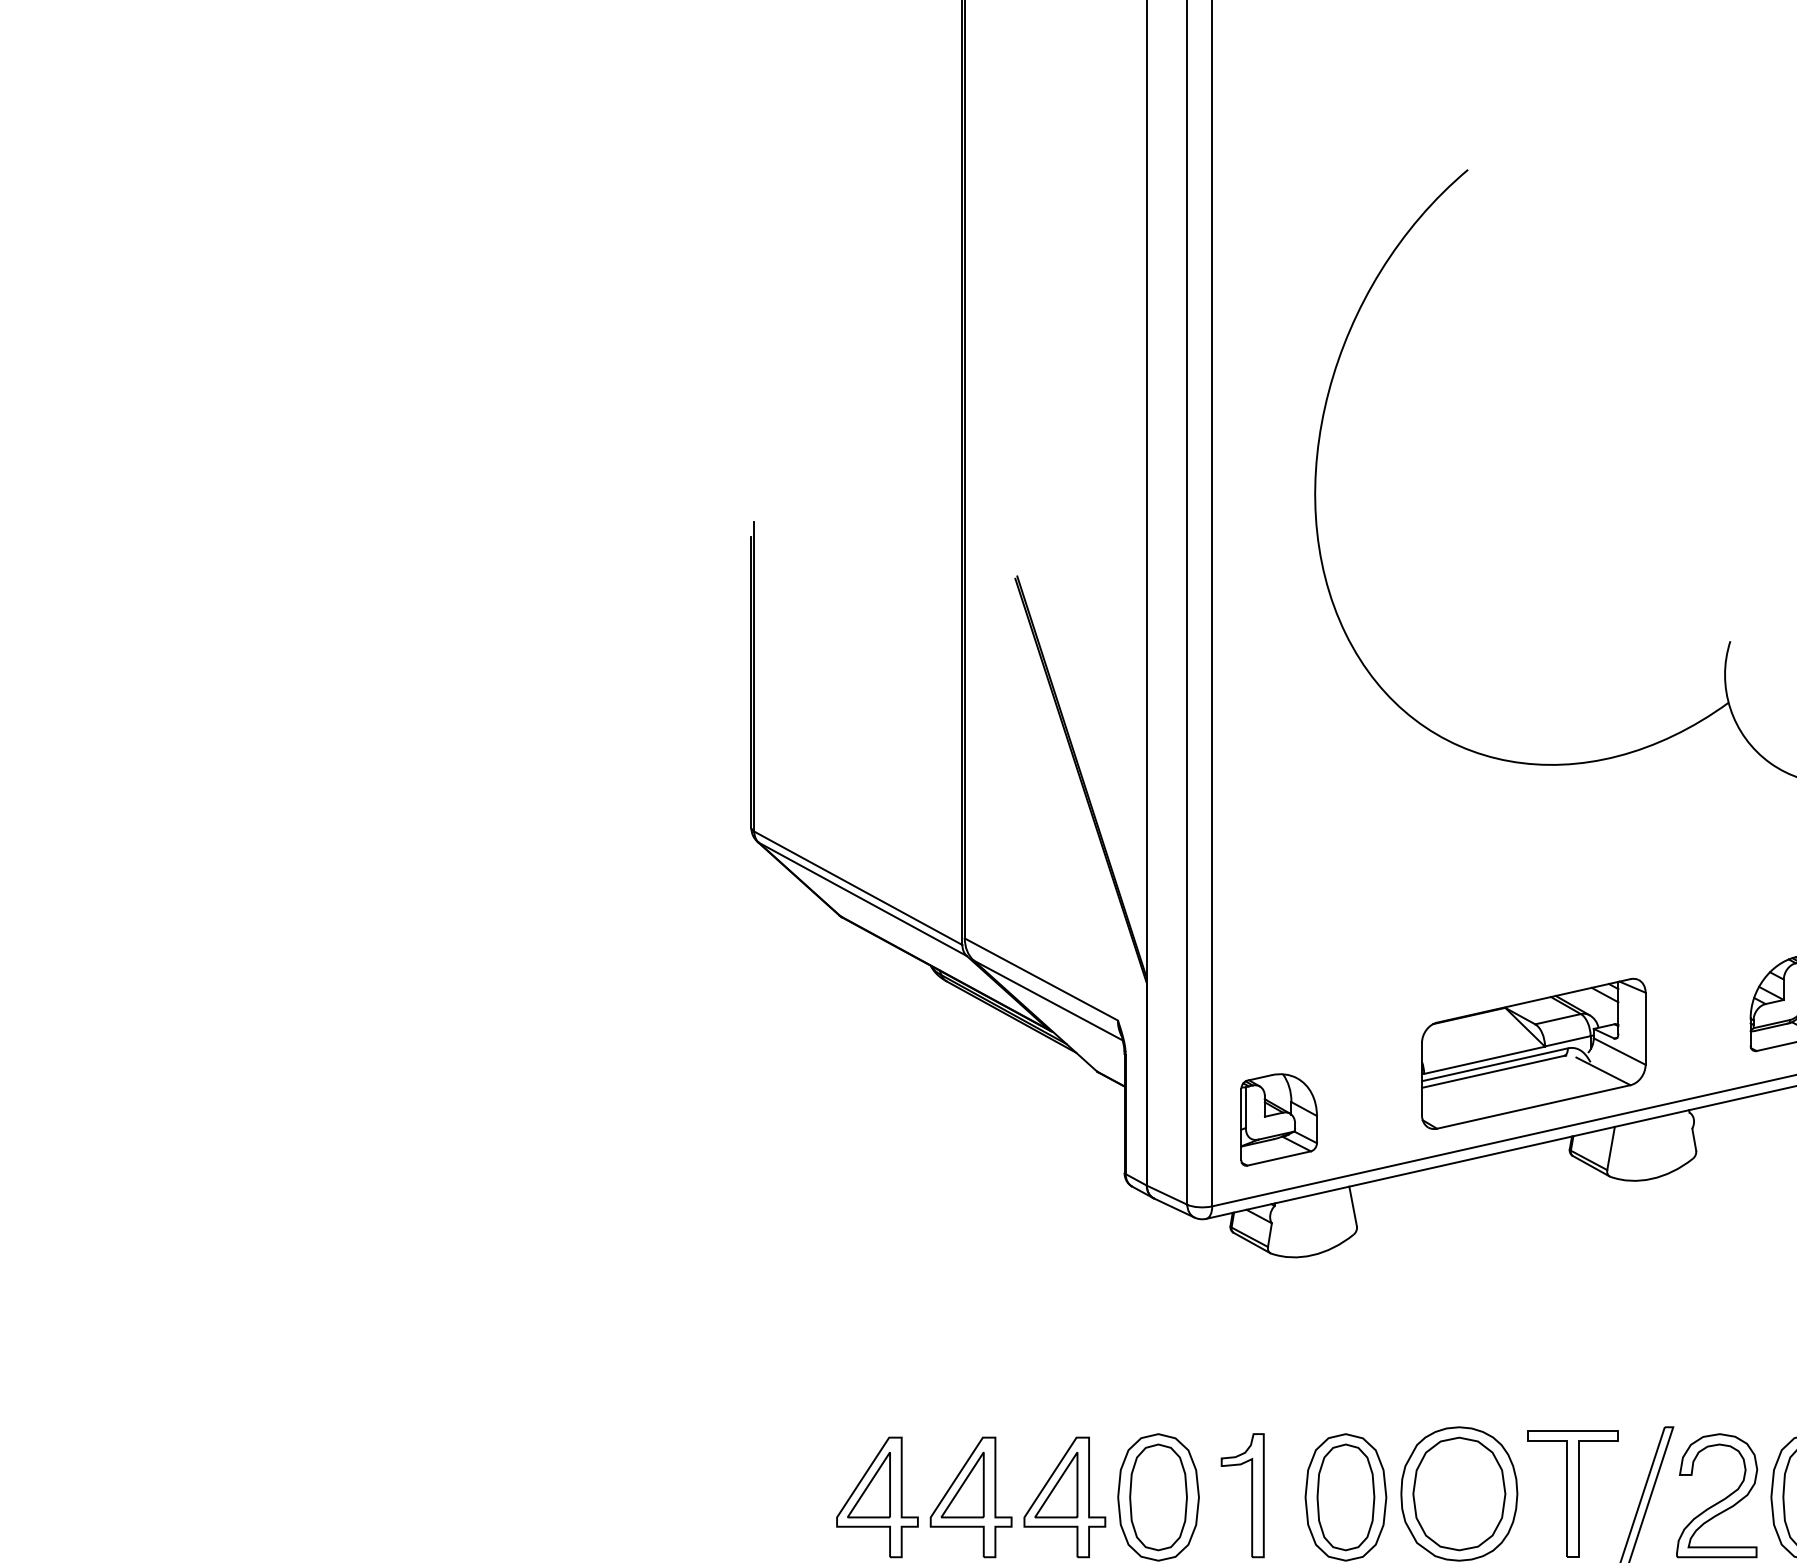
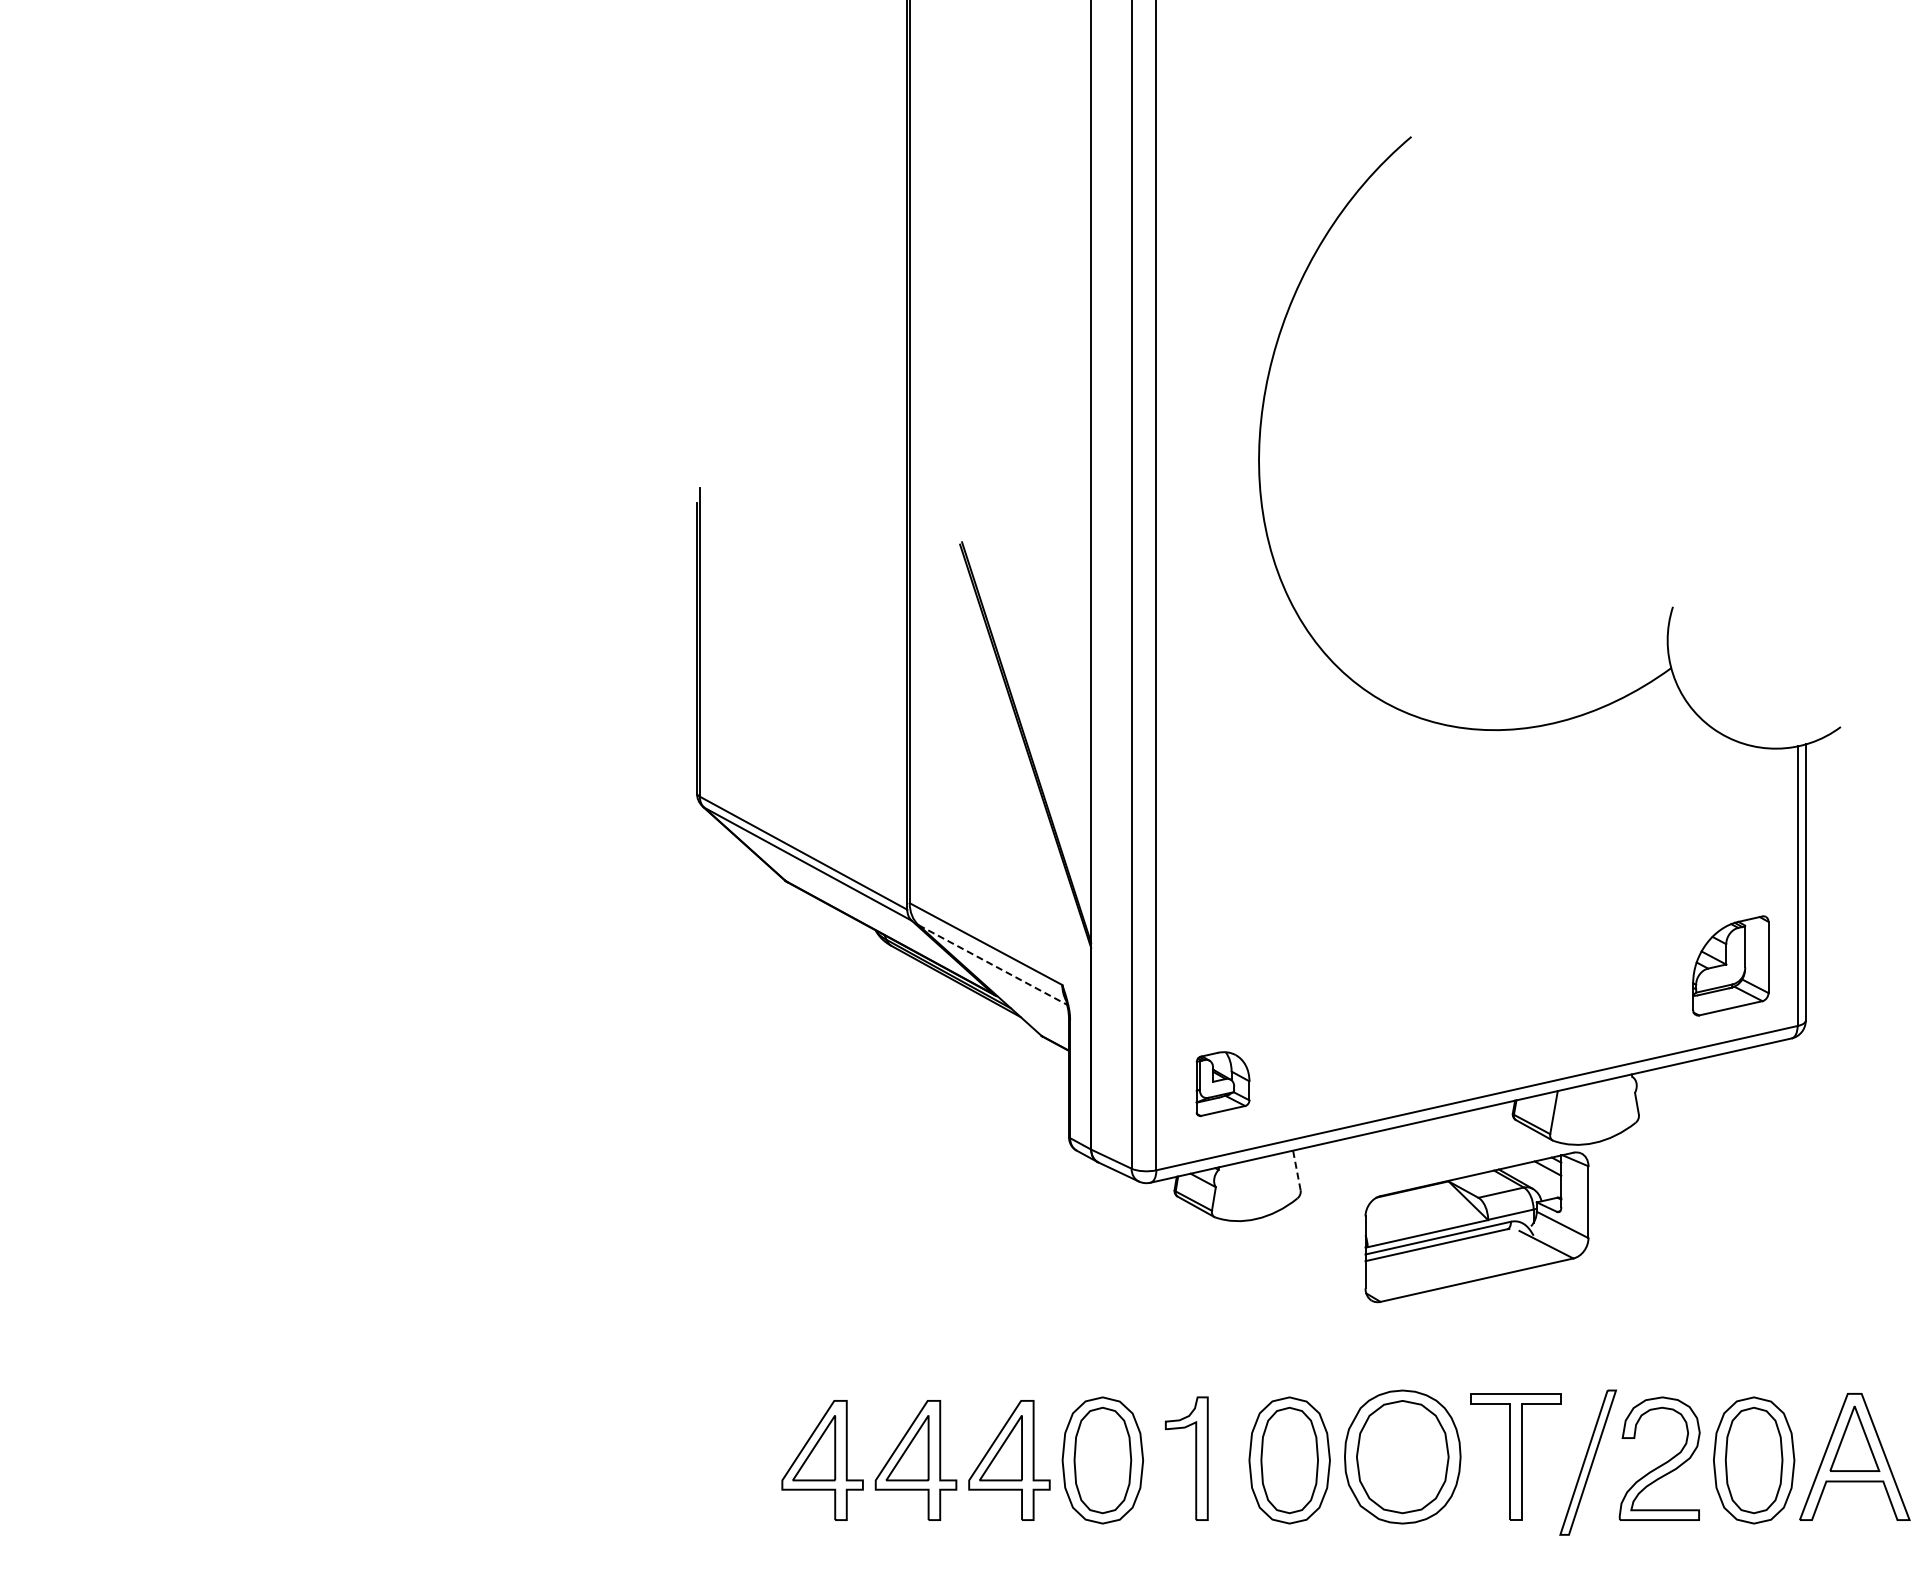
line: (1048, 1000) -> (993, 965), solid -> dashed
part: (1533, 1054) -> (1476, 1227), moved
part: (1278, 1119) -> (1222, 1083), size x0.7
line: (1352, 1206) -> (1296, 1170), solid -> dashed

